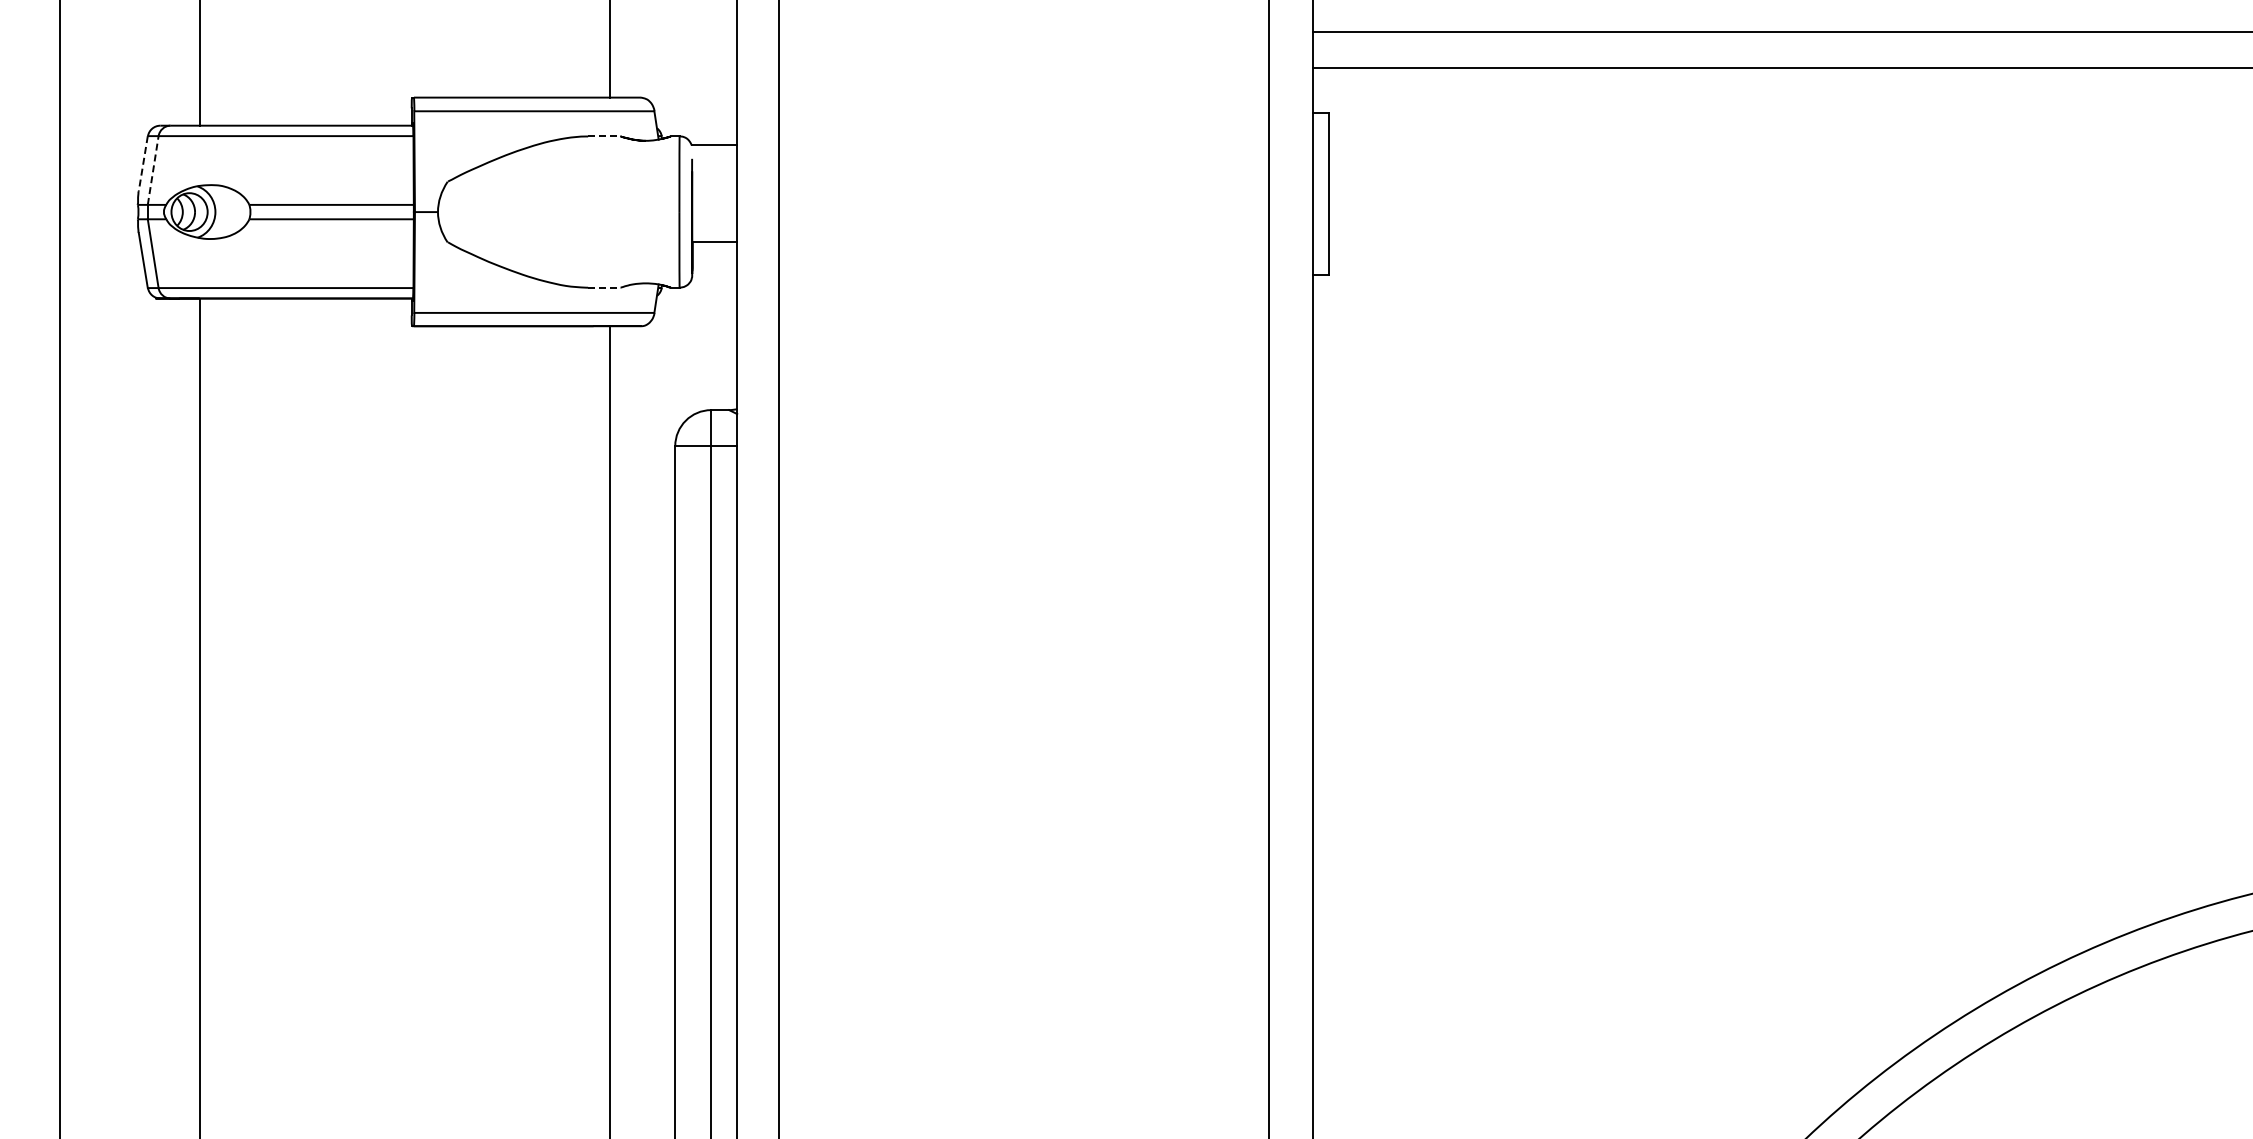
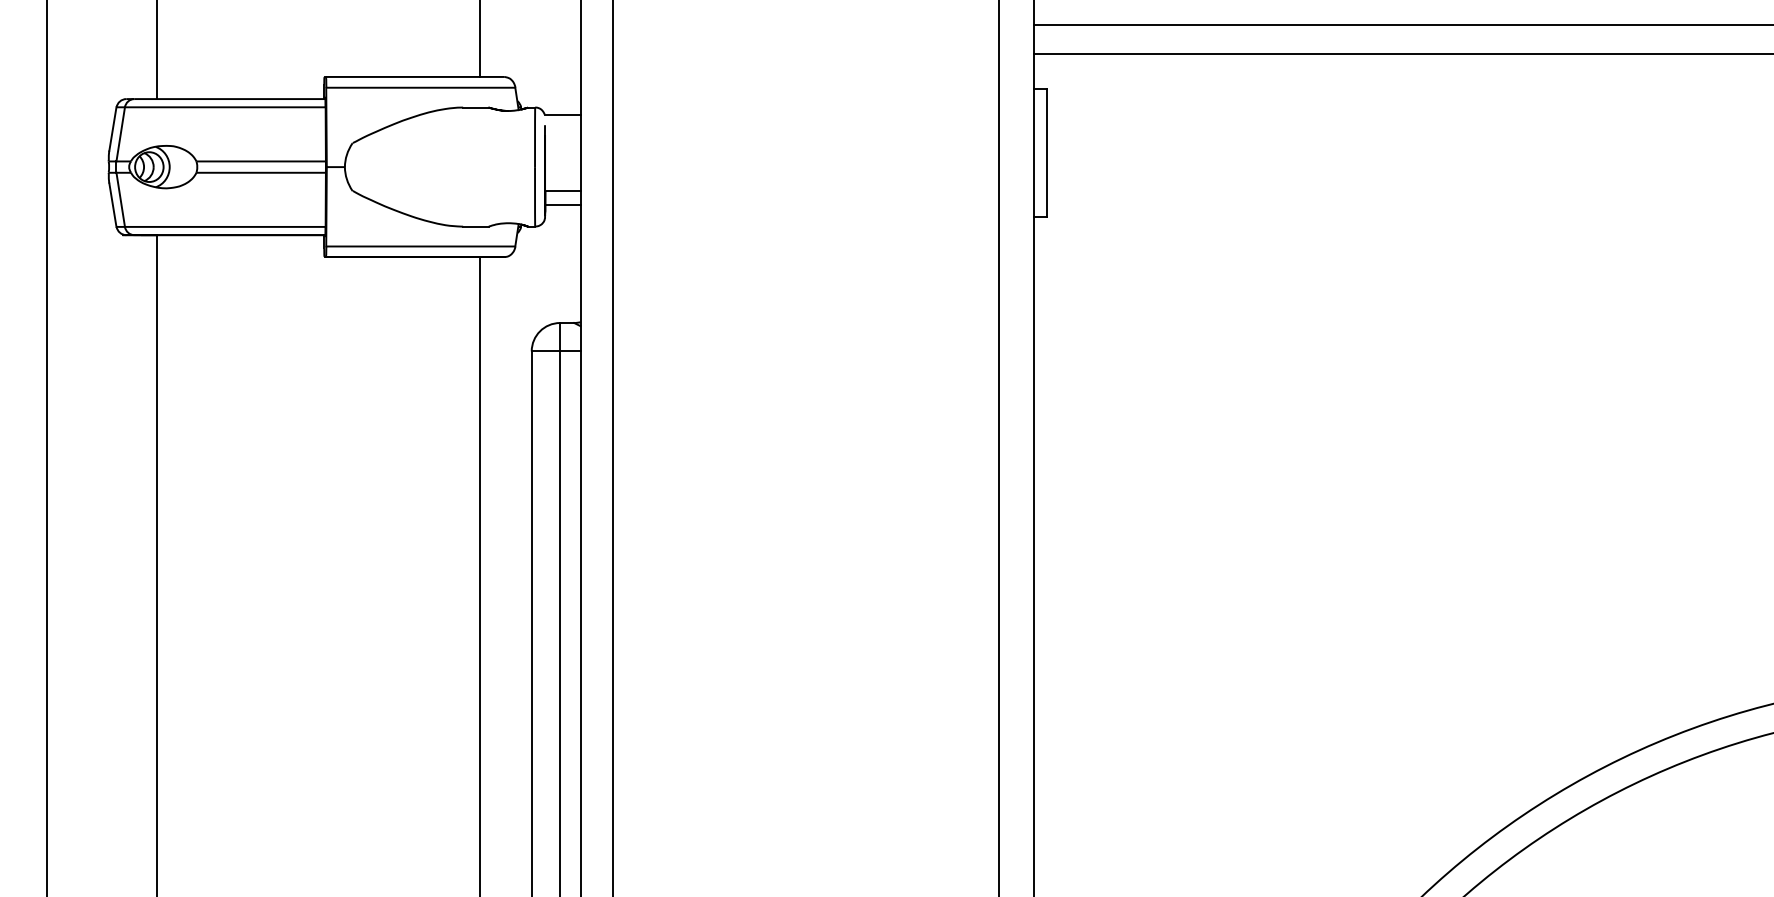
line: (604, 136) -> (476, 107), dashed -> solid
line: (143, 163) -> (113, 128), dashed -> solid
line: (153, 170) -> (120, 134), dashed -> solid
line: (714, 260) -> (562, 205), added
line: (604, 287) -> (476, 226), dashed -> solid

